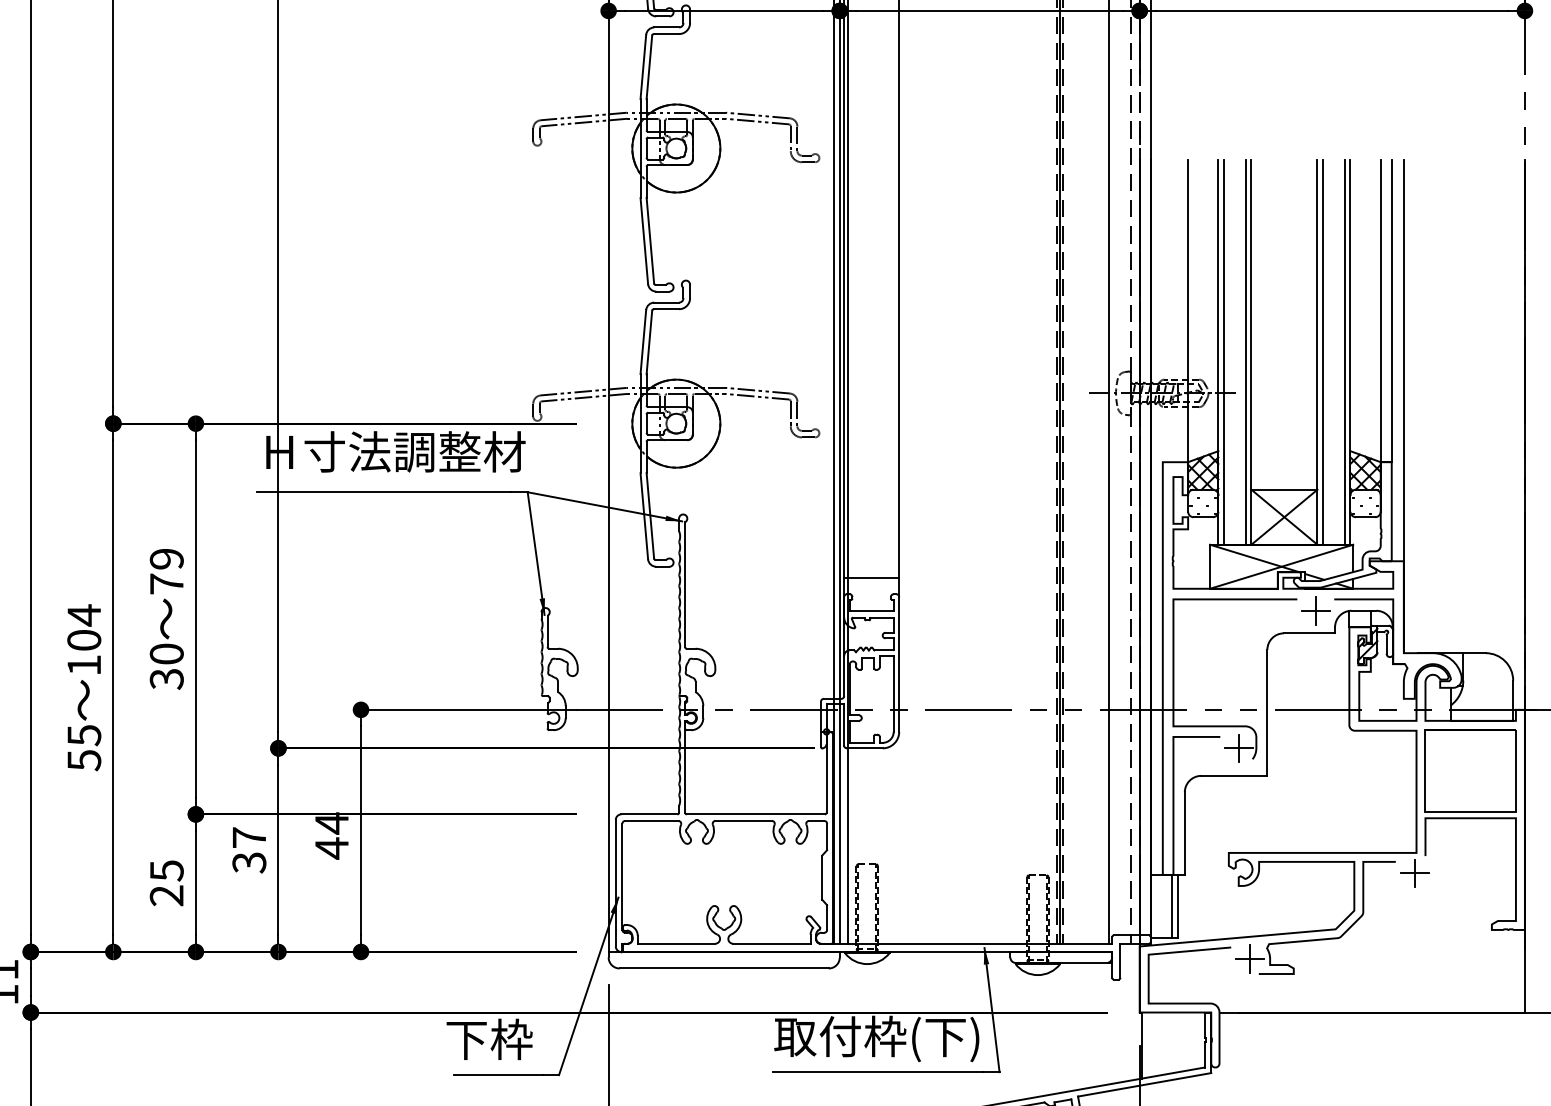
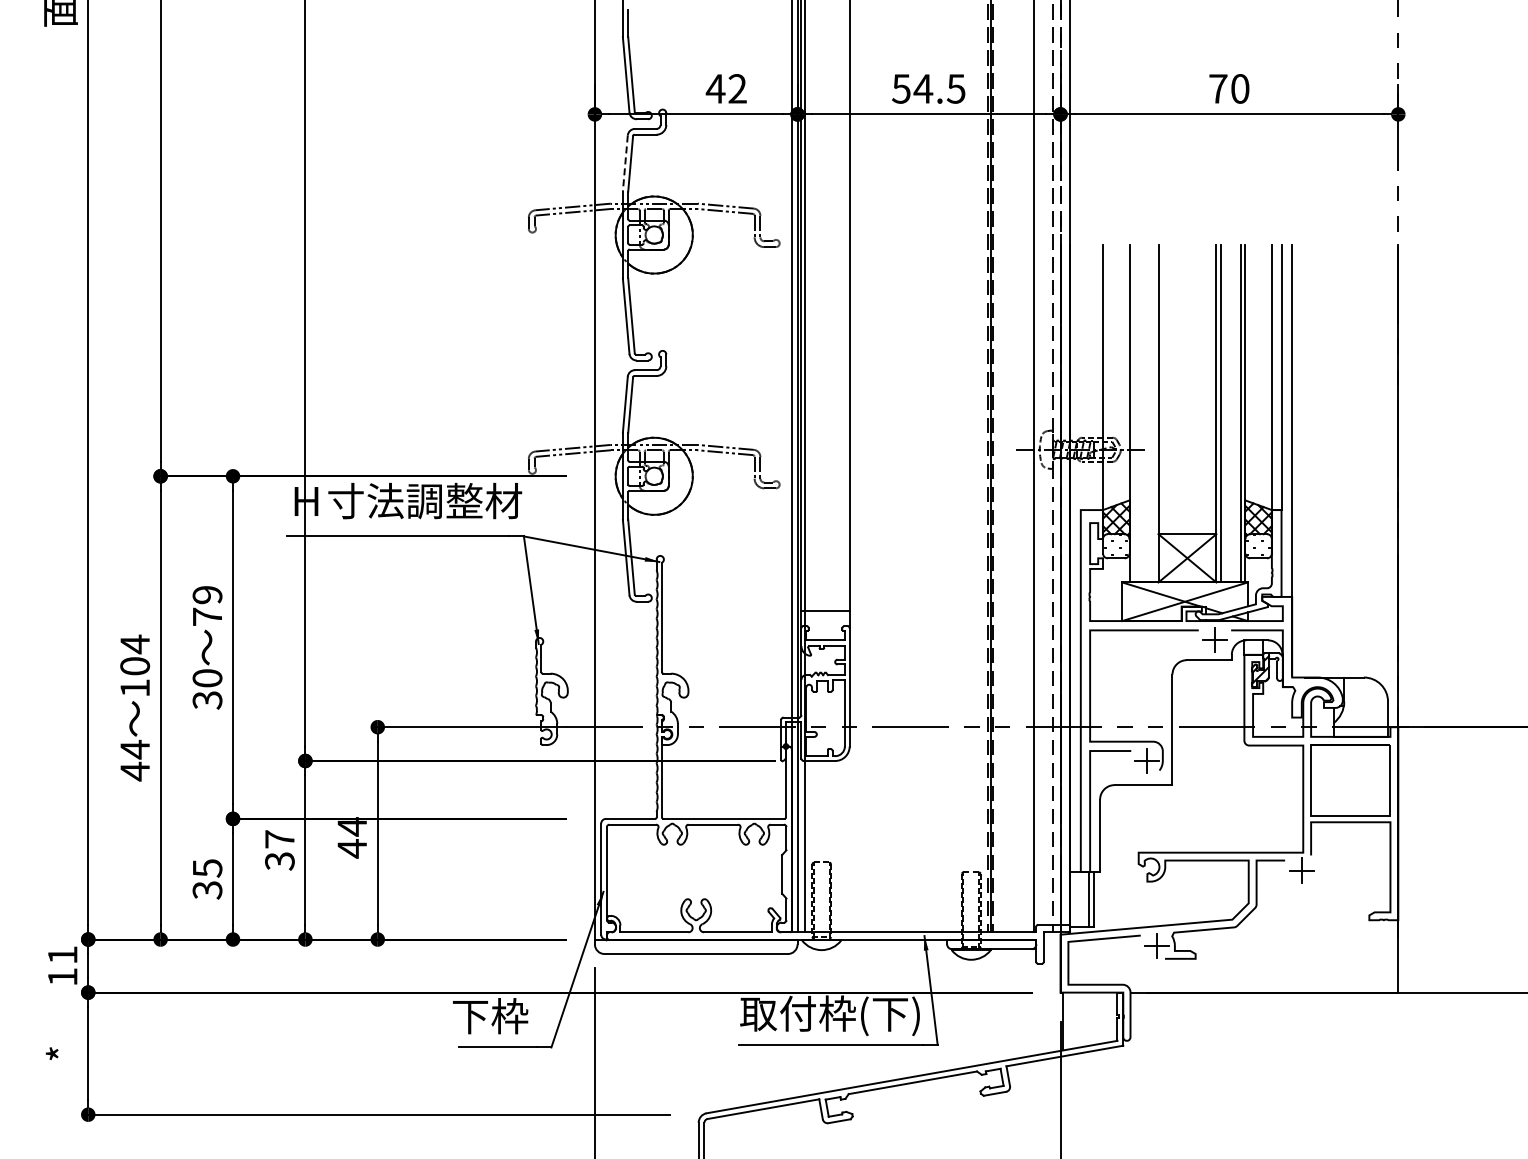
line: (643, 68) -> (625, 164), solid -> dashed
line: (1224, 352) -> (1134, 413), removed
line: (1245, 352) -> (1153, 413), removed
text: (84, 747) -> (135, 760), 55 -> 44
text: (166, 896) -> (207, 890), 25 -> 35

